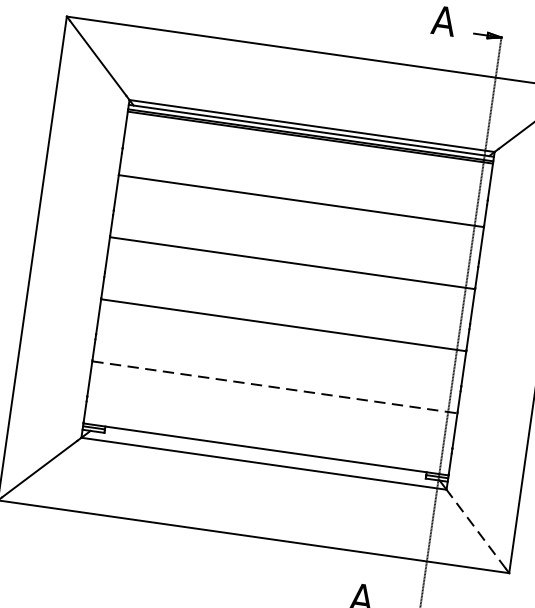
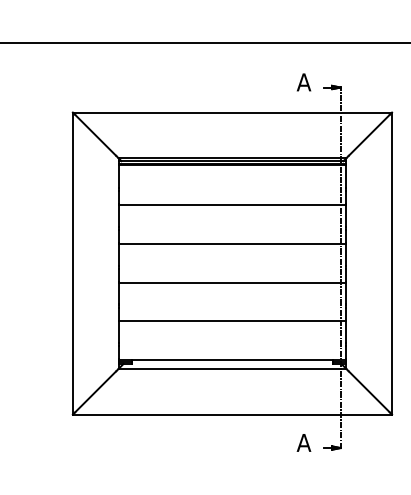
line: (274, 387) -> (232, 321), dashed -> solid
line: (476, 530) -> (368, 391), dashed -> solid

